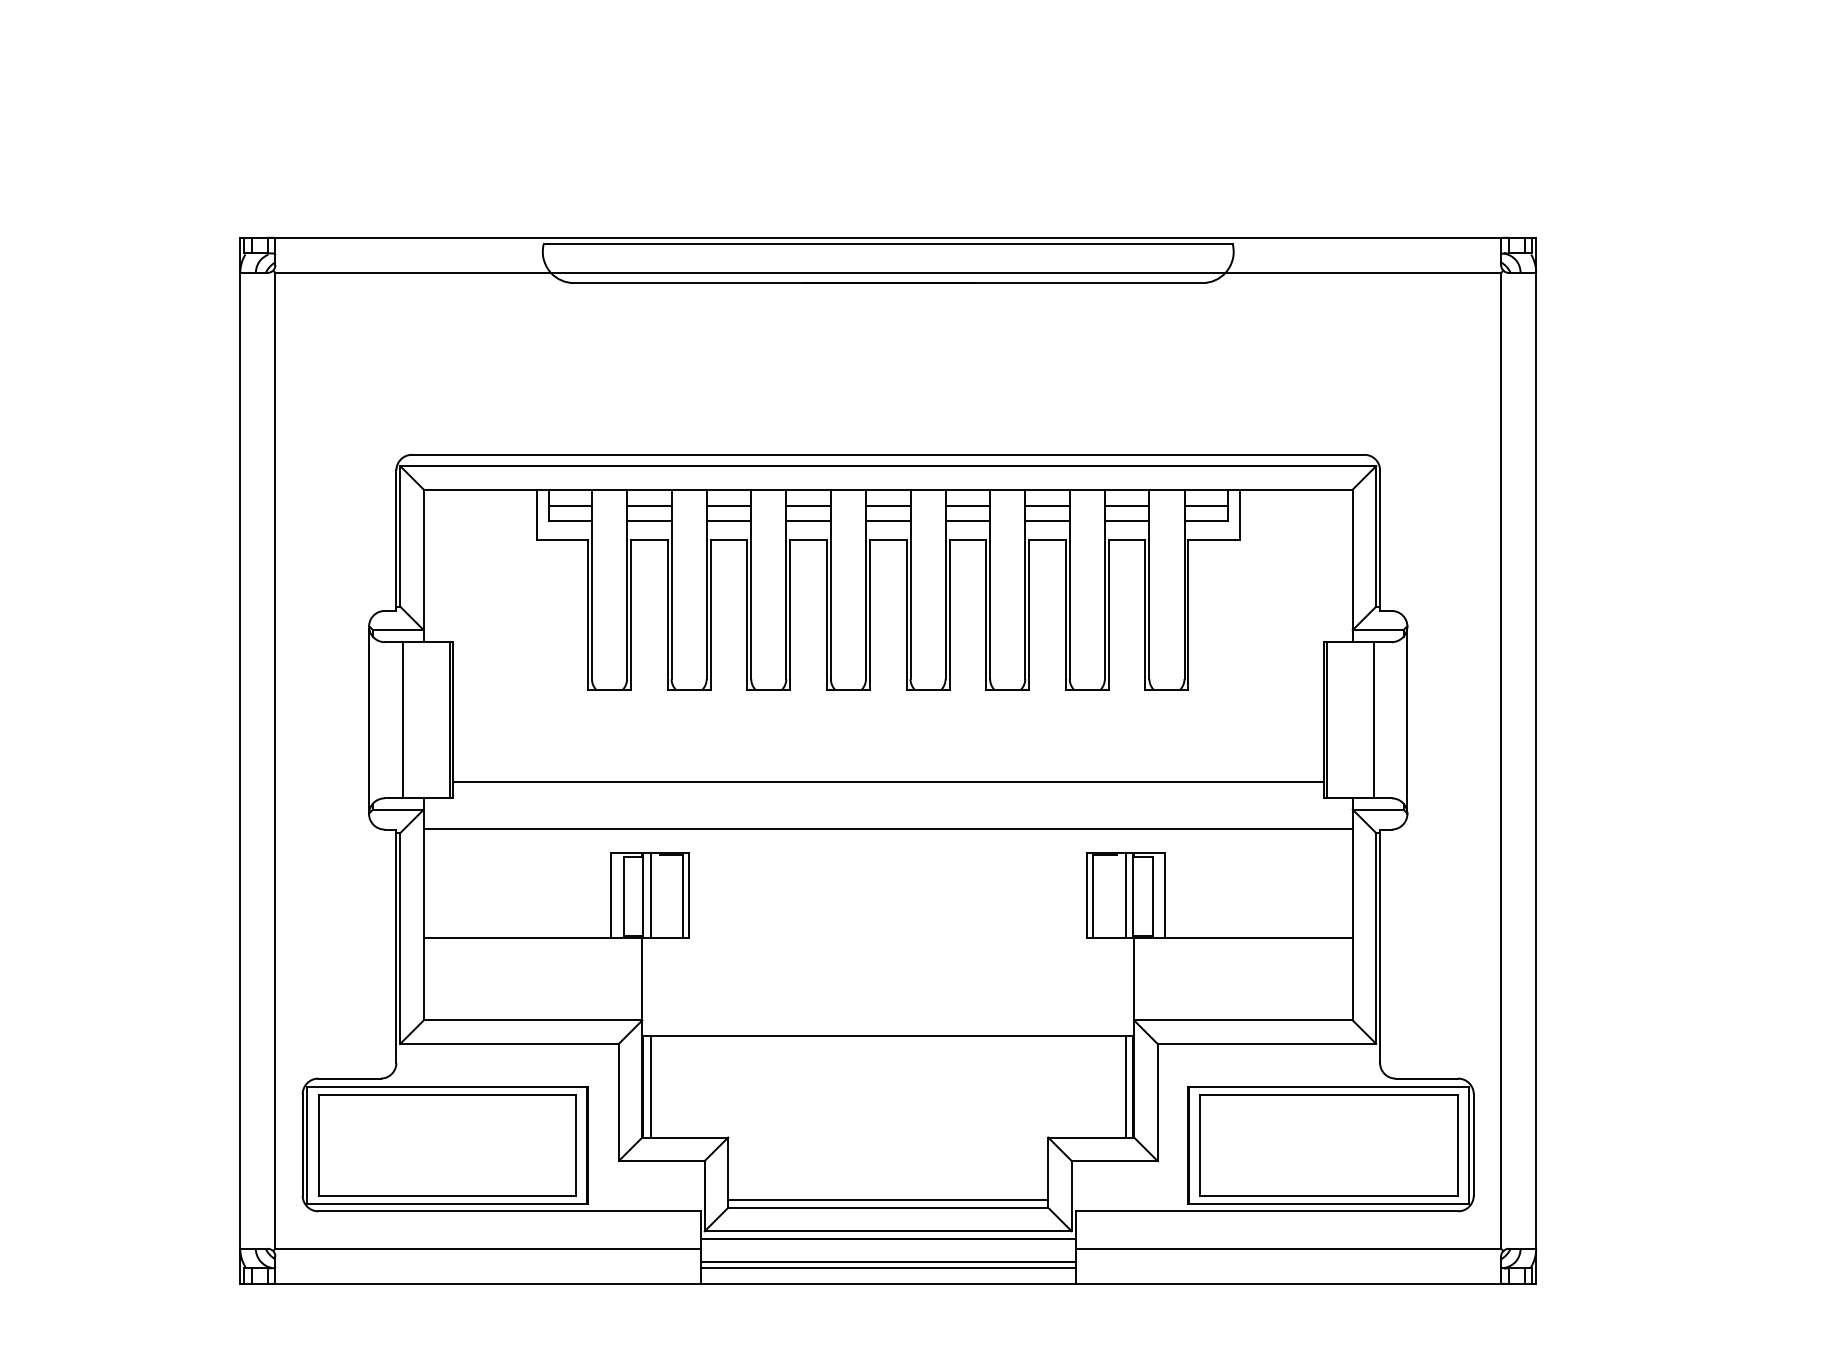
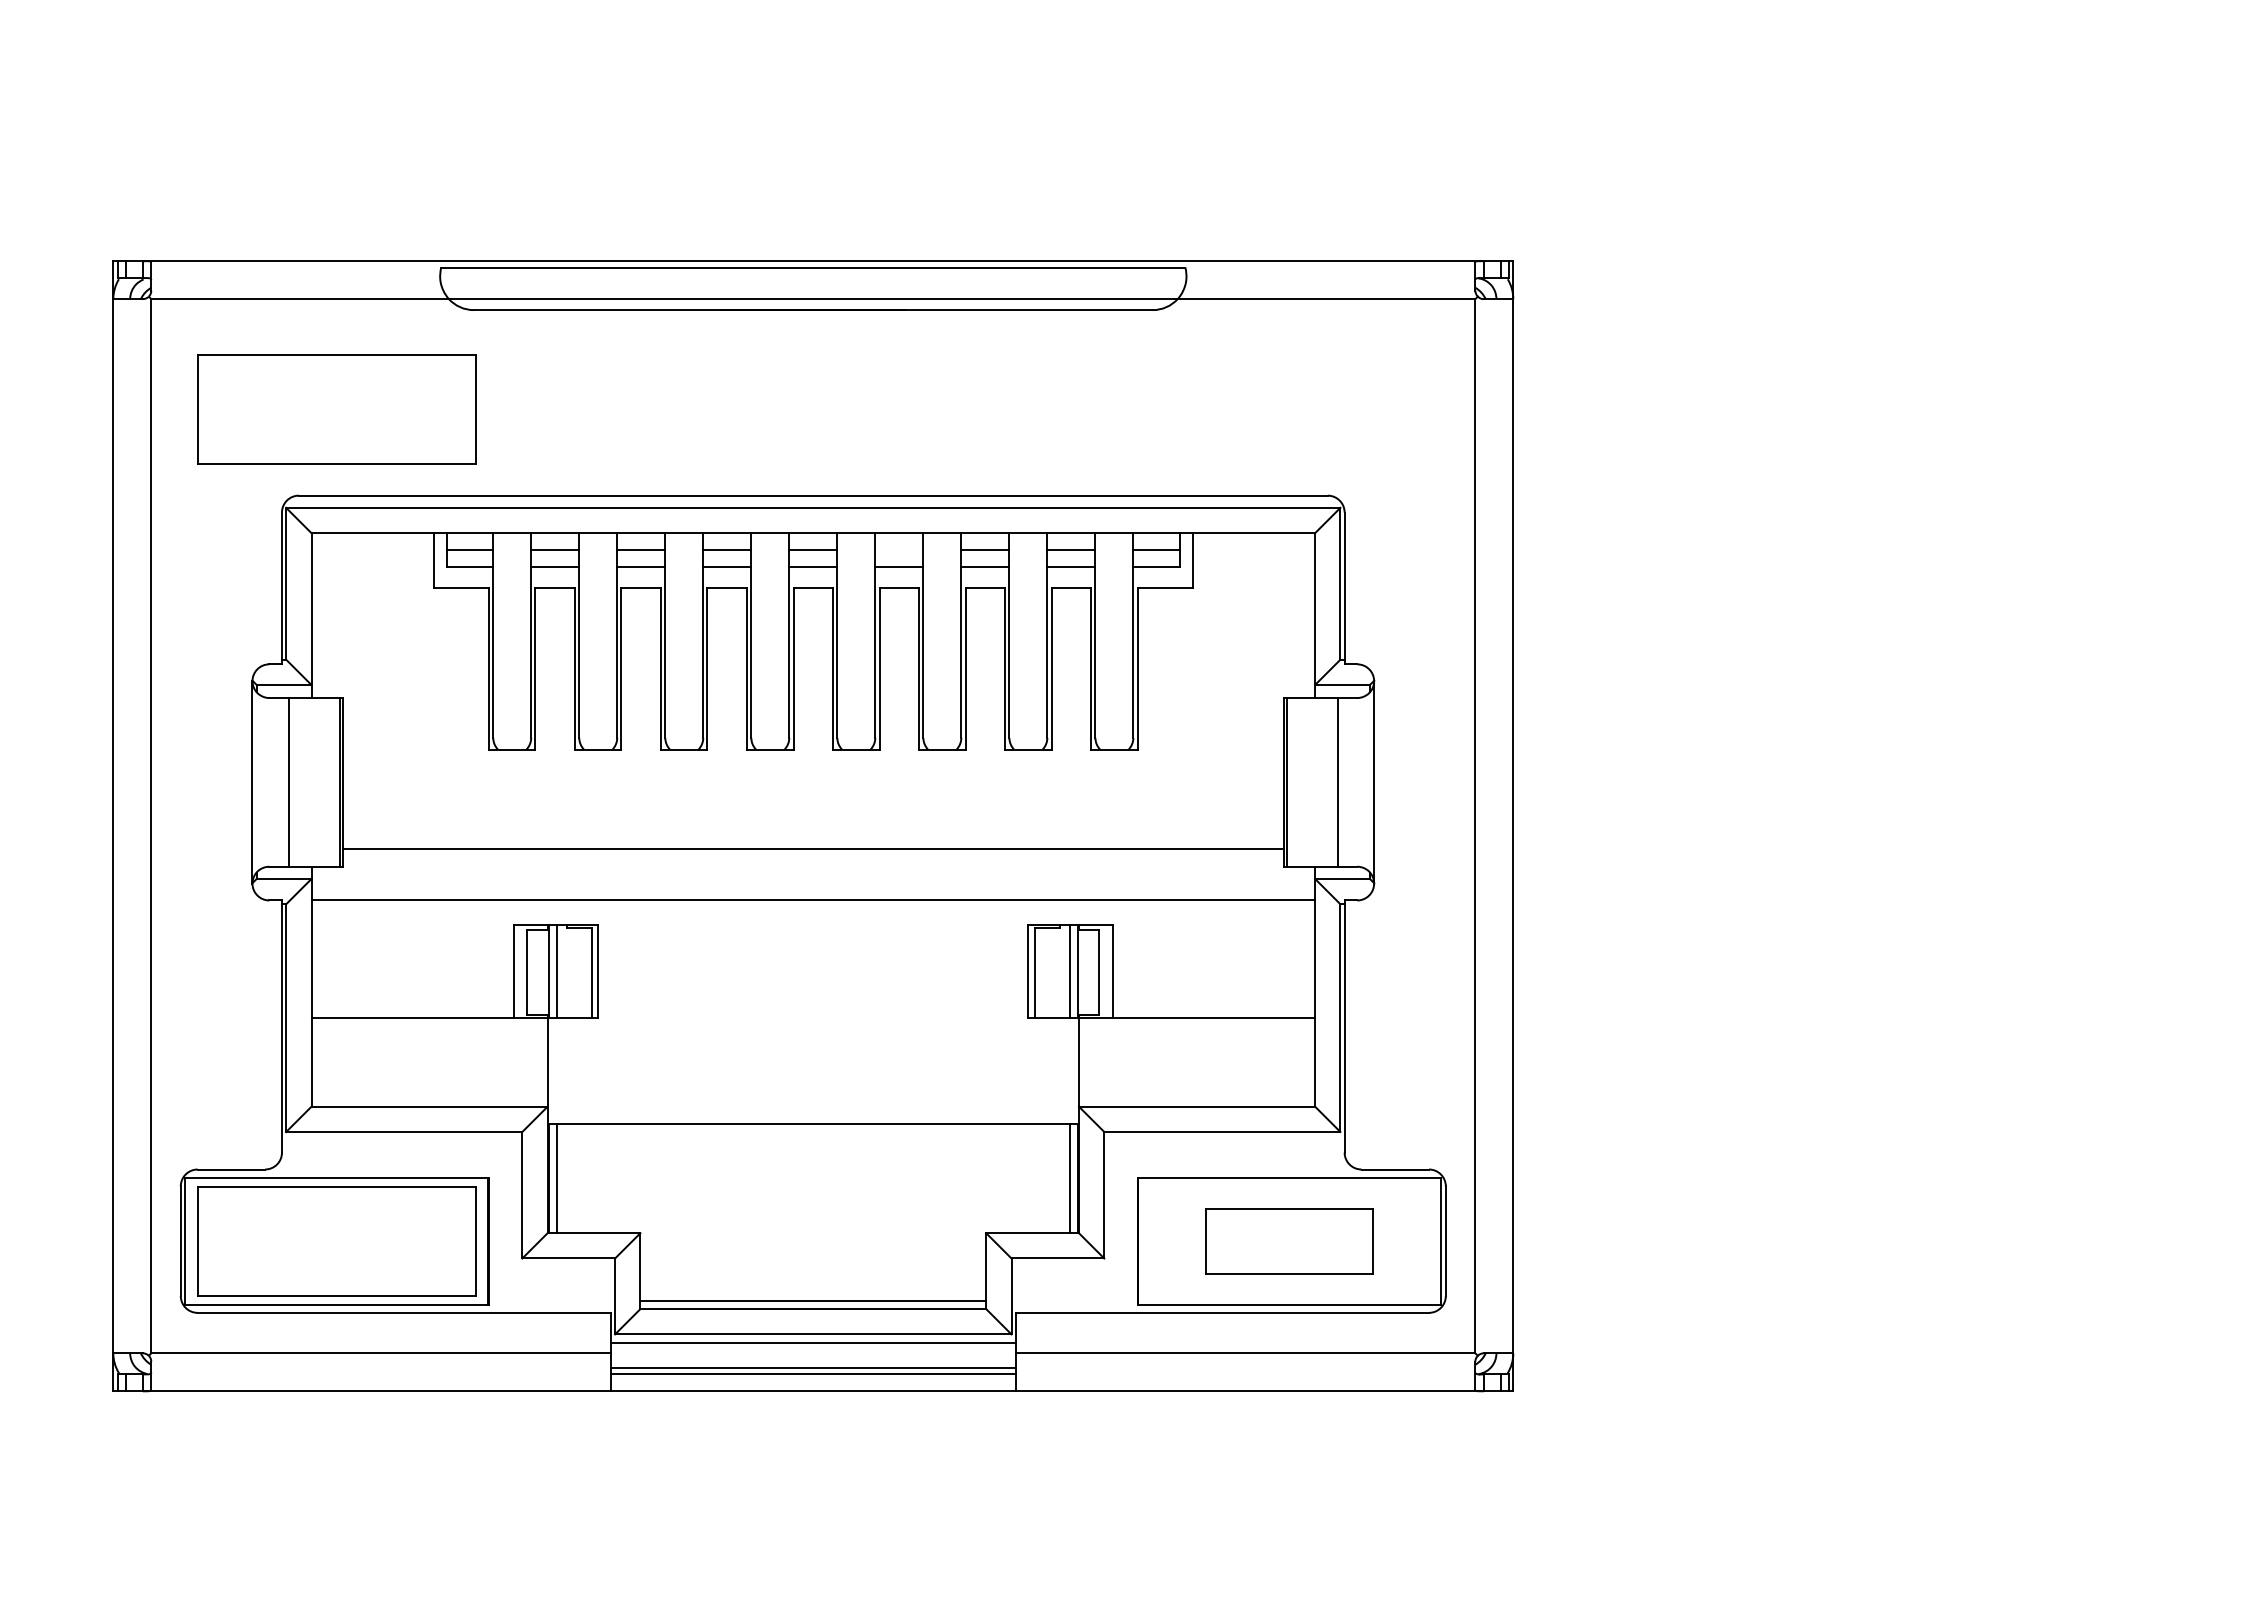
part: (446, 375) -> (336, 409), added
line: (968, 505) -> (899, 550), removed
part: (1329, 1145) -> (1289, 1241), size x0.6

